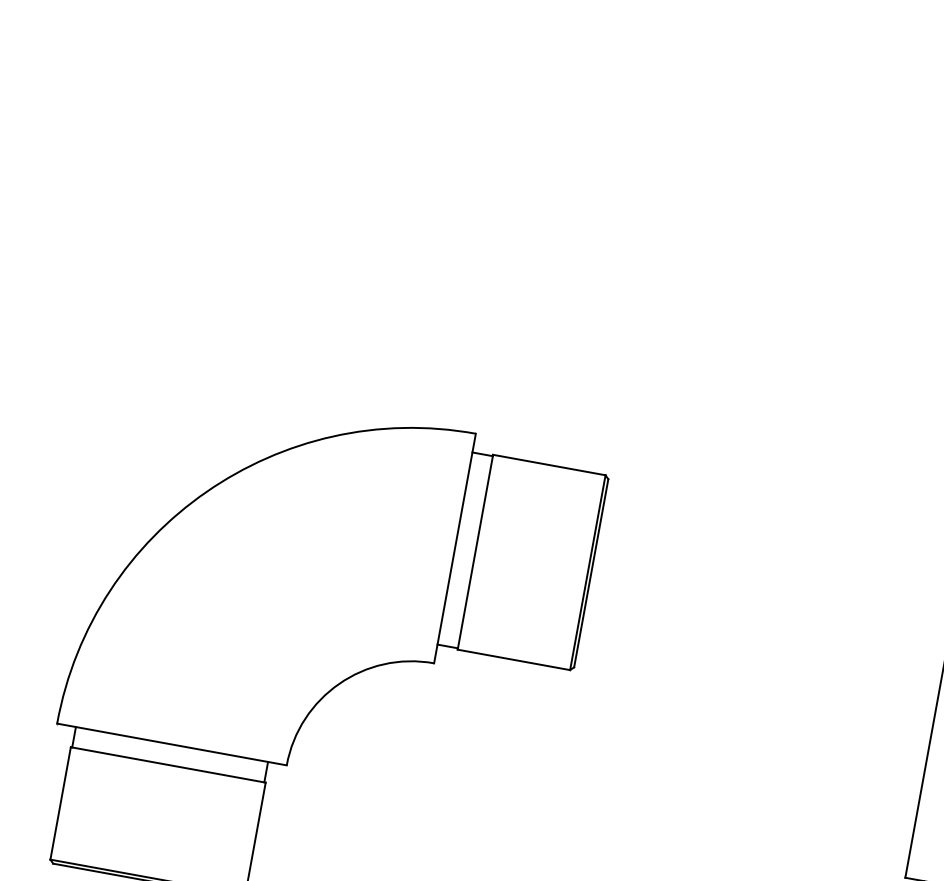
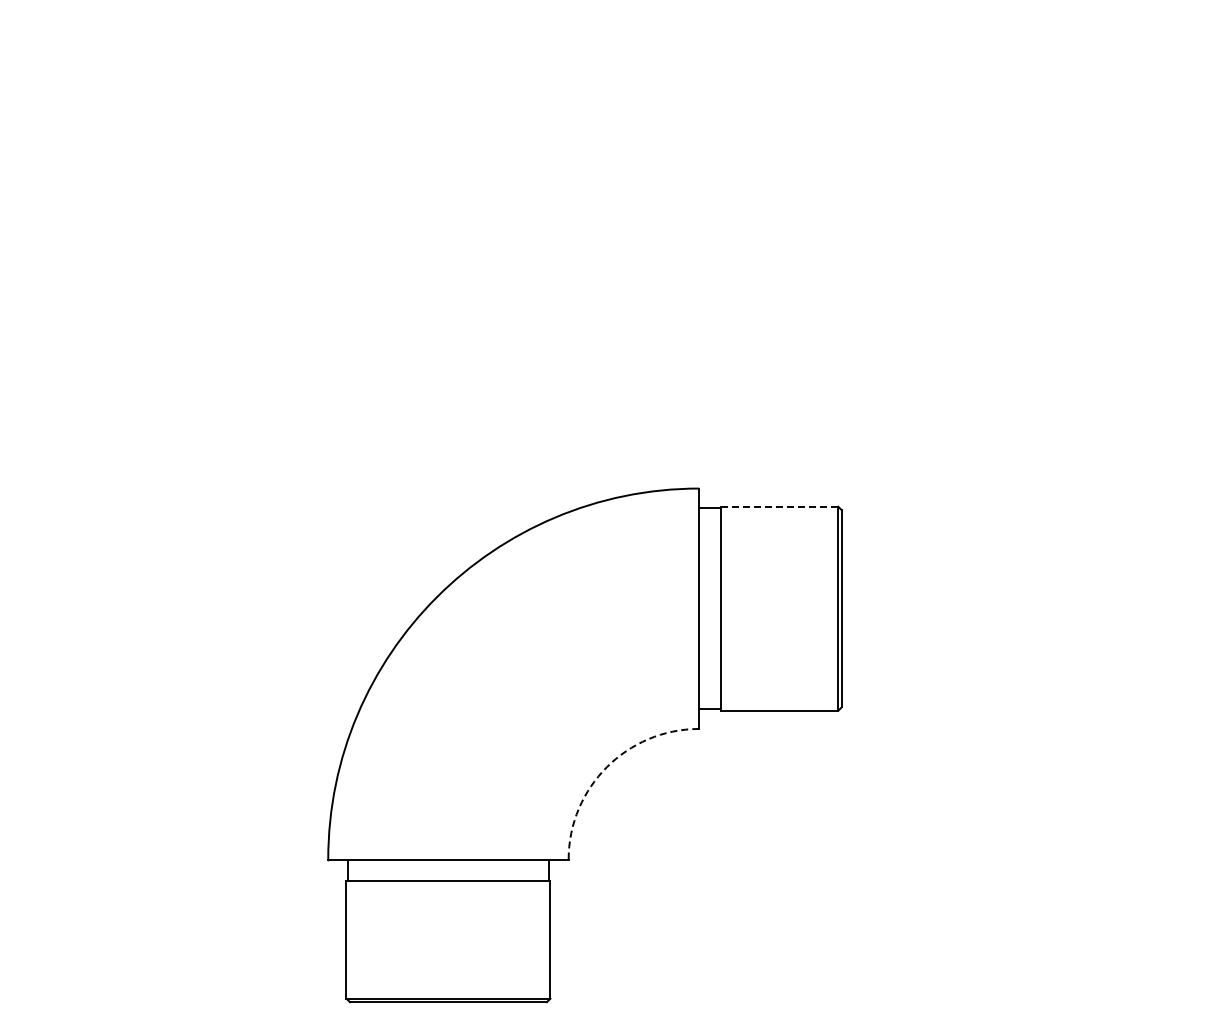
line: (549, 464) -> (779, 506), solid -> dashed
arc: (338, 684) -> (606, 767), solid -> dashed

